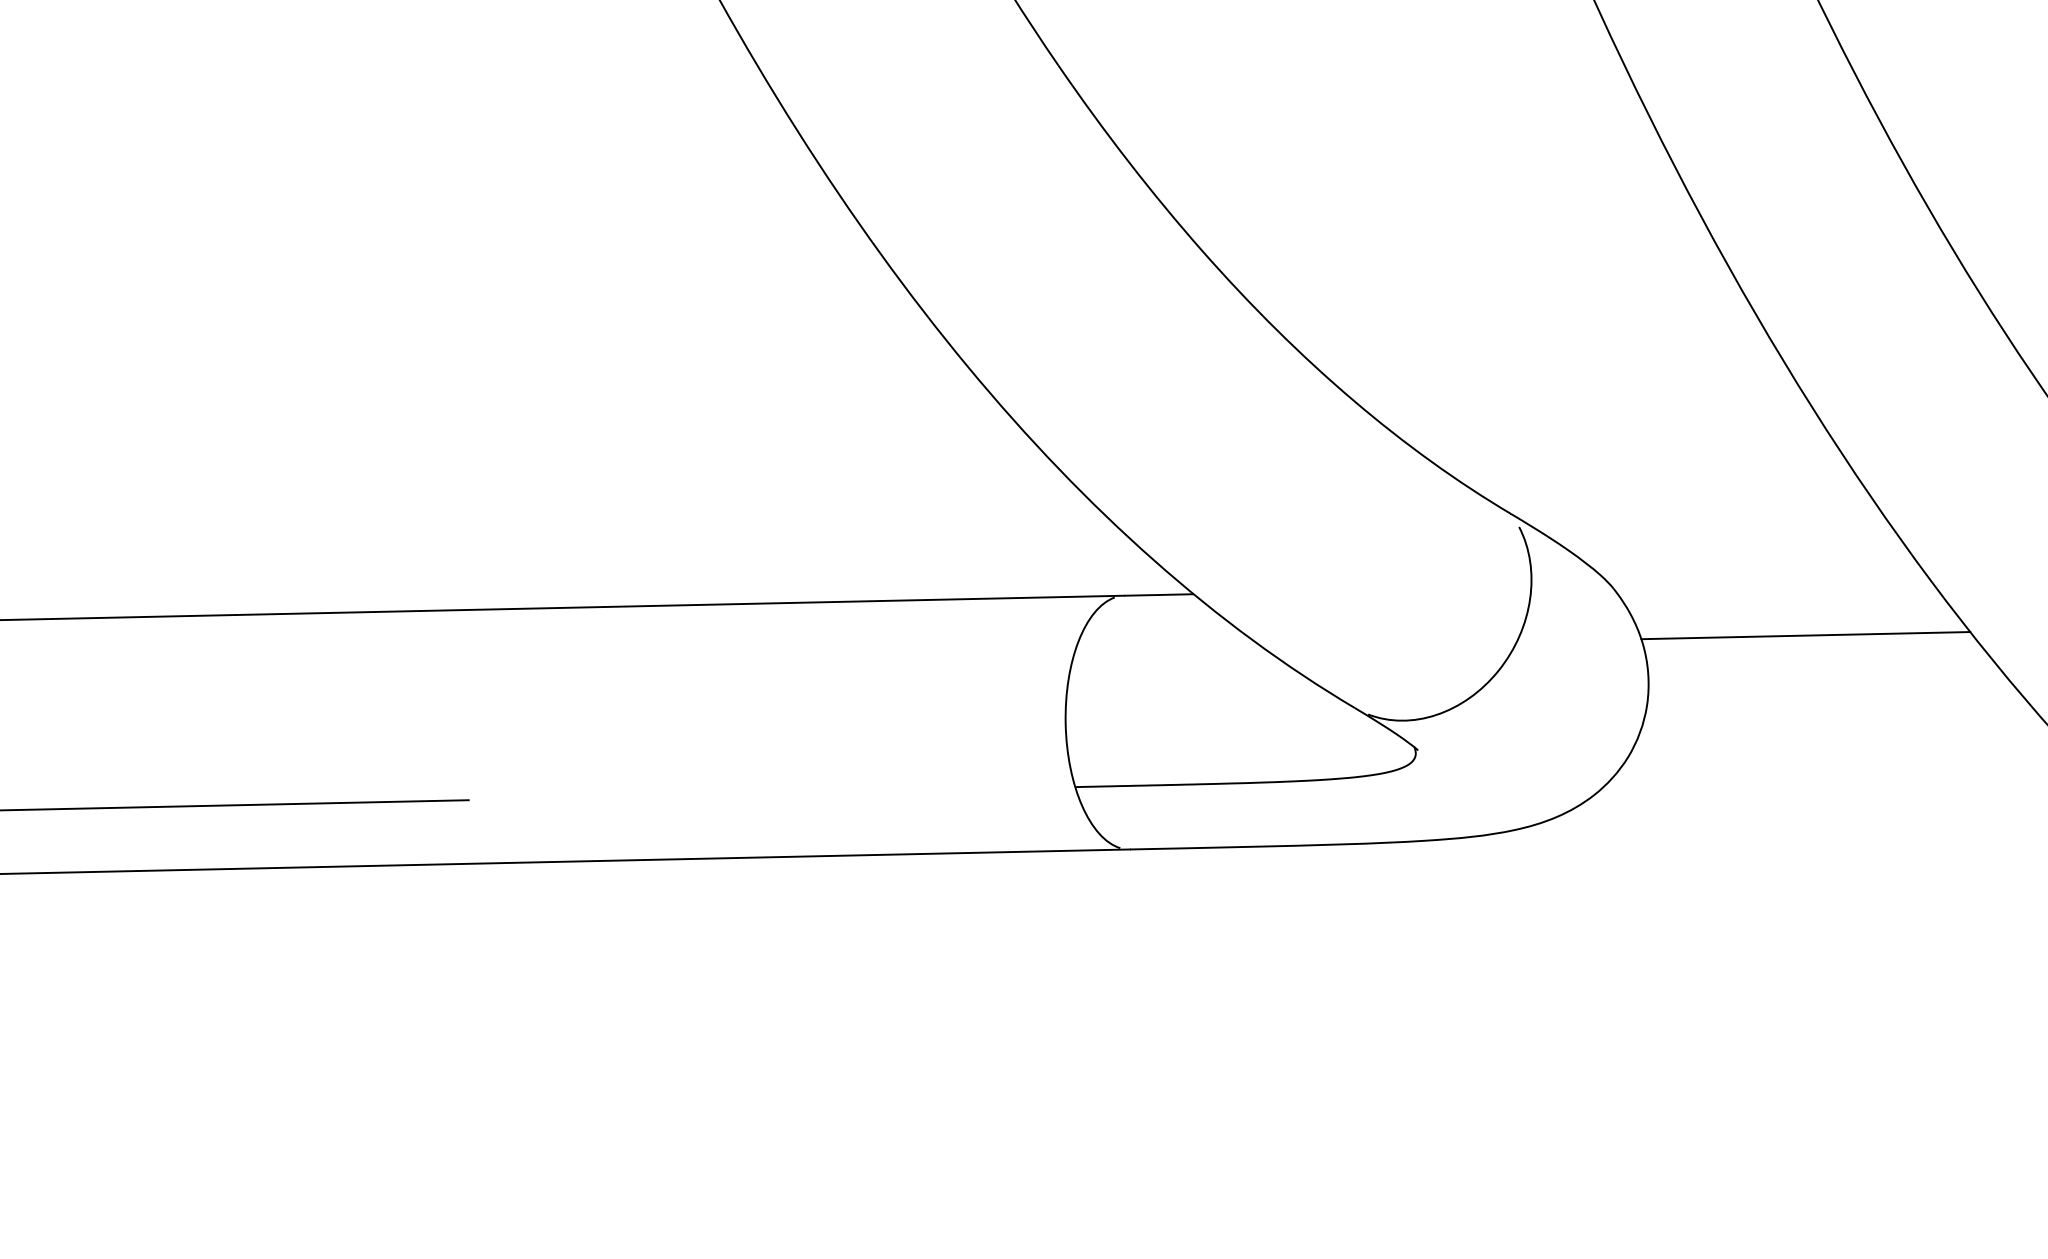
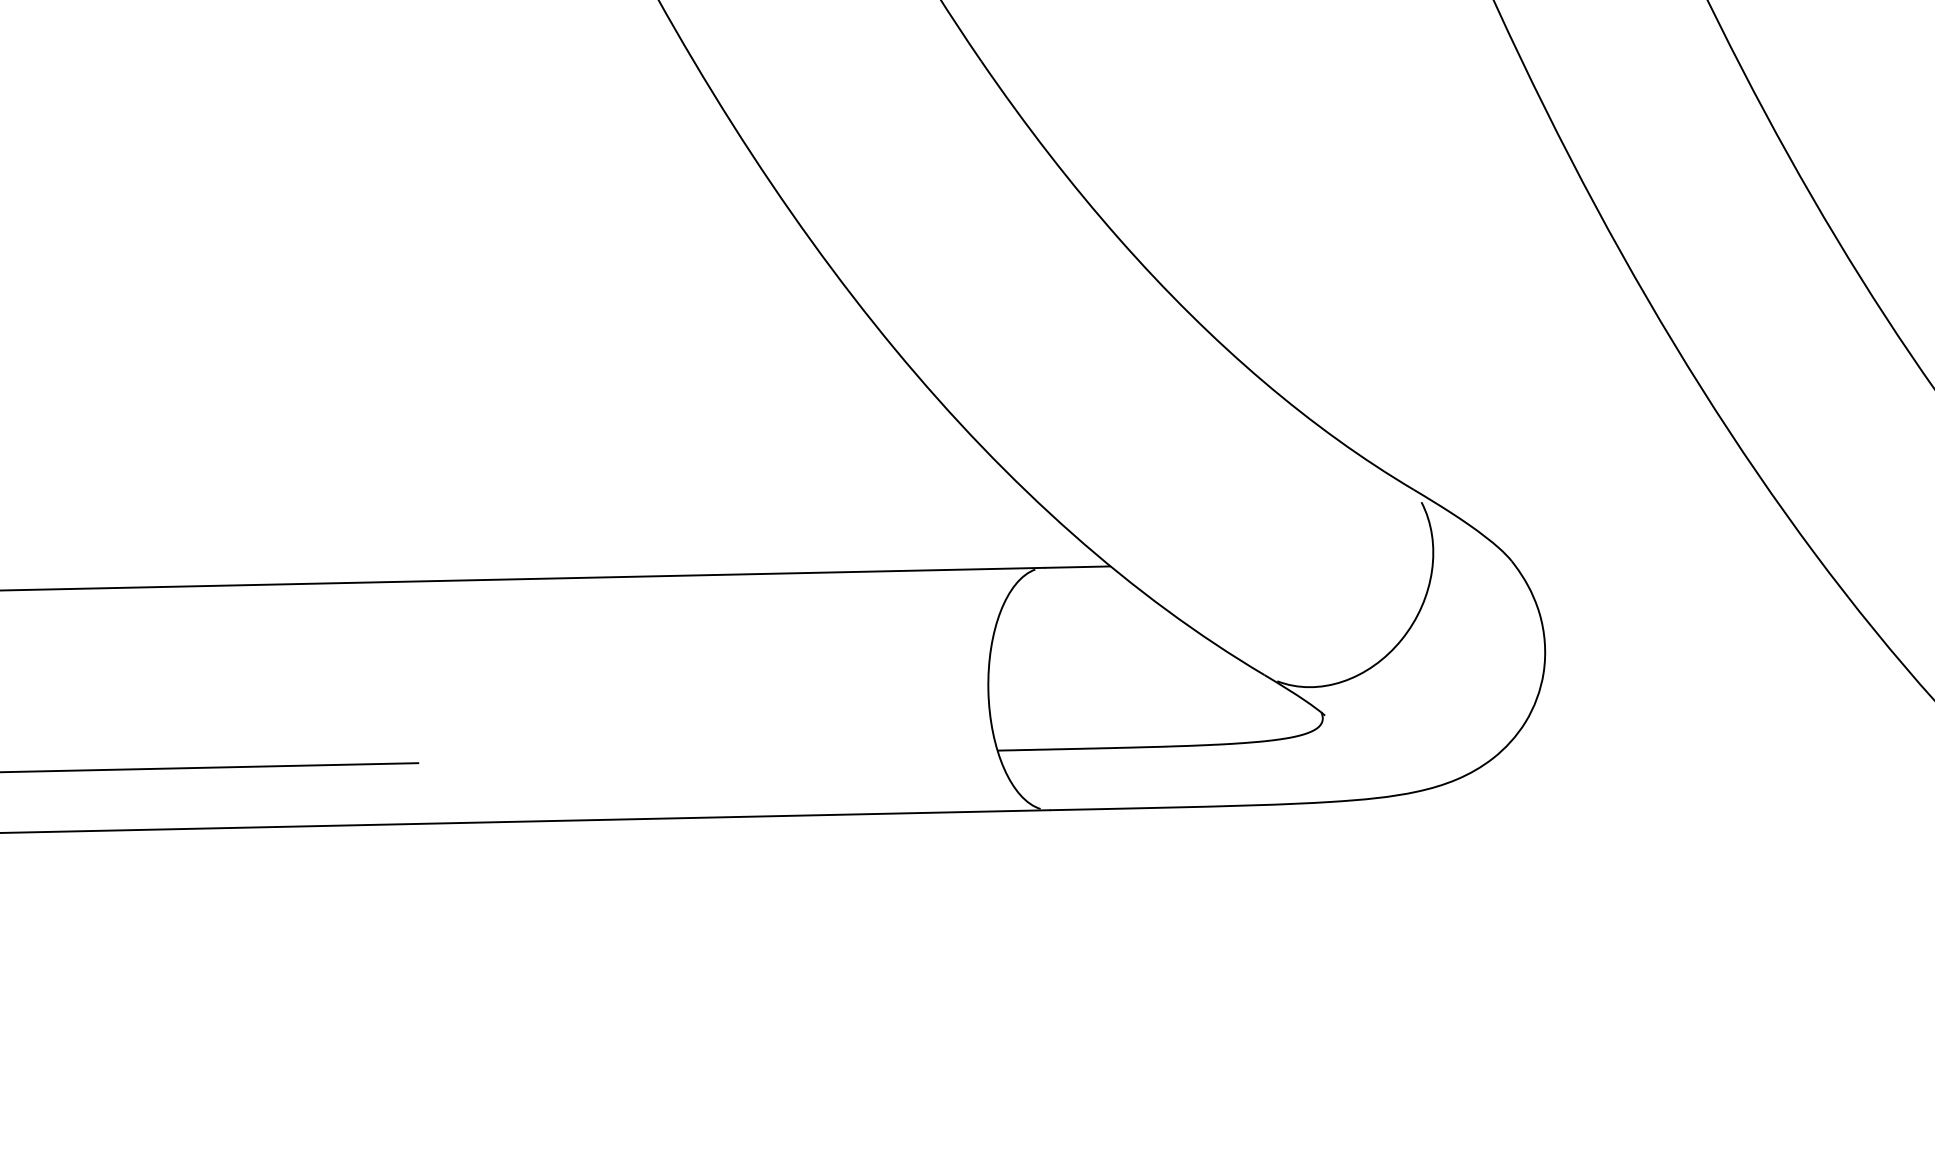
line: (1805, 635) -> (1694, 605), removed

